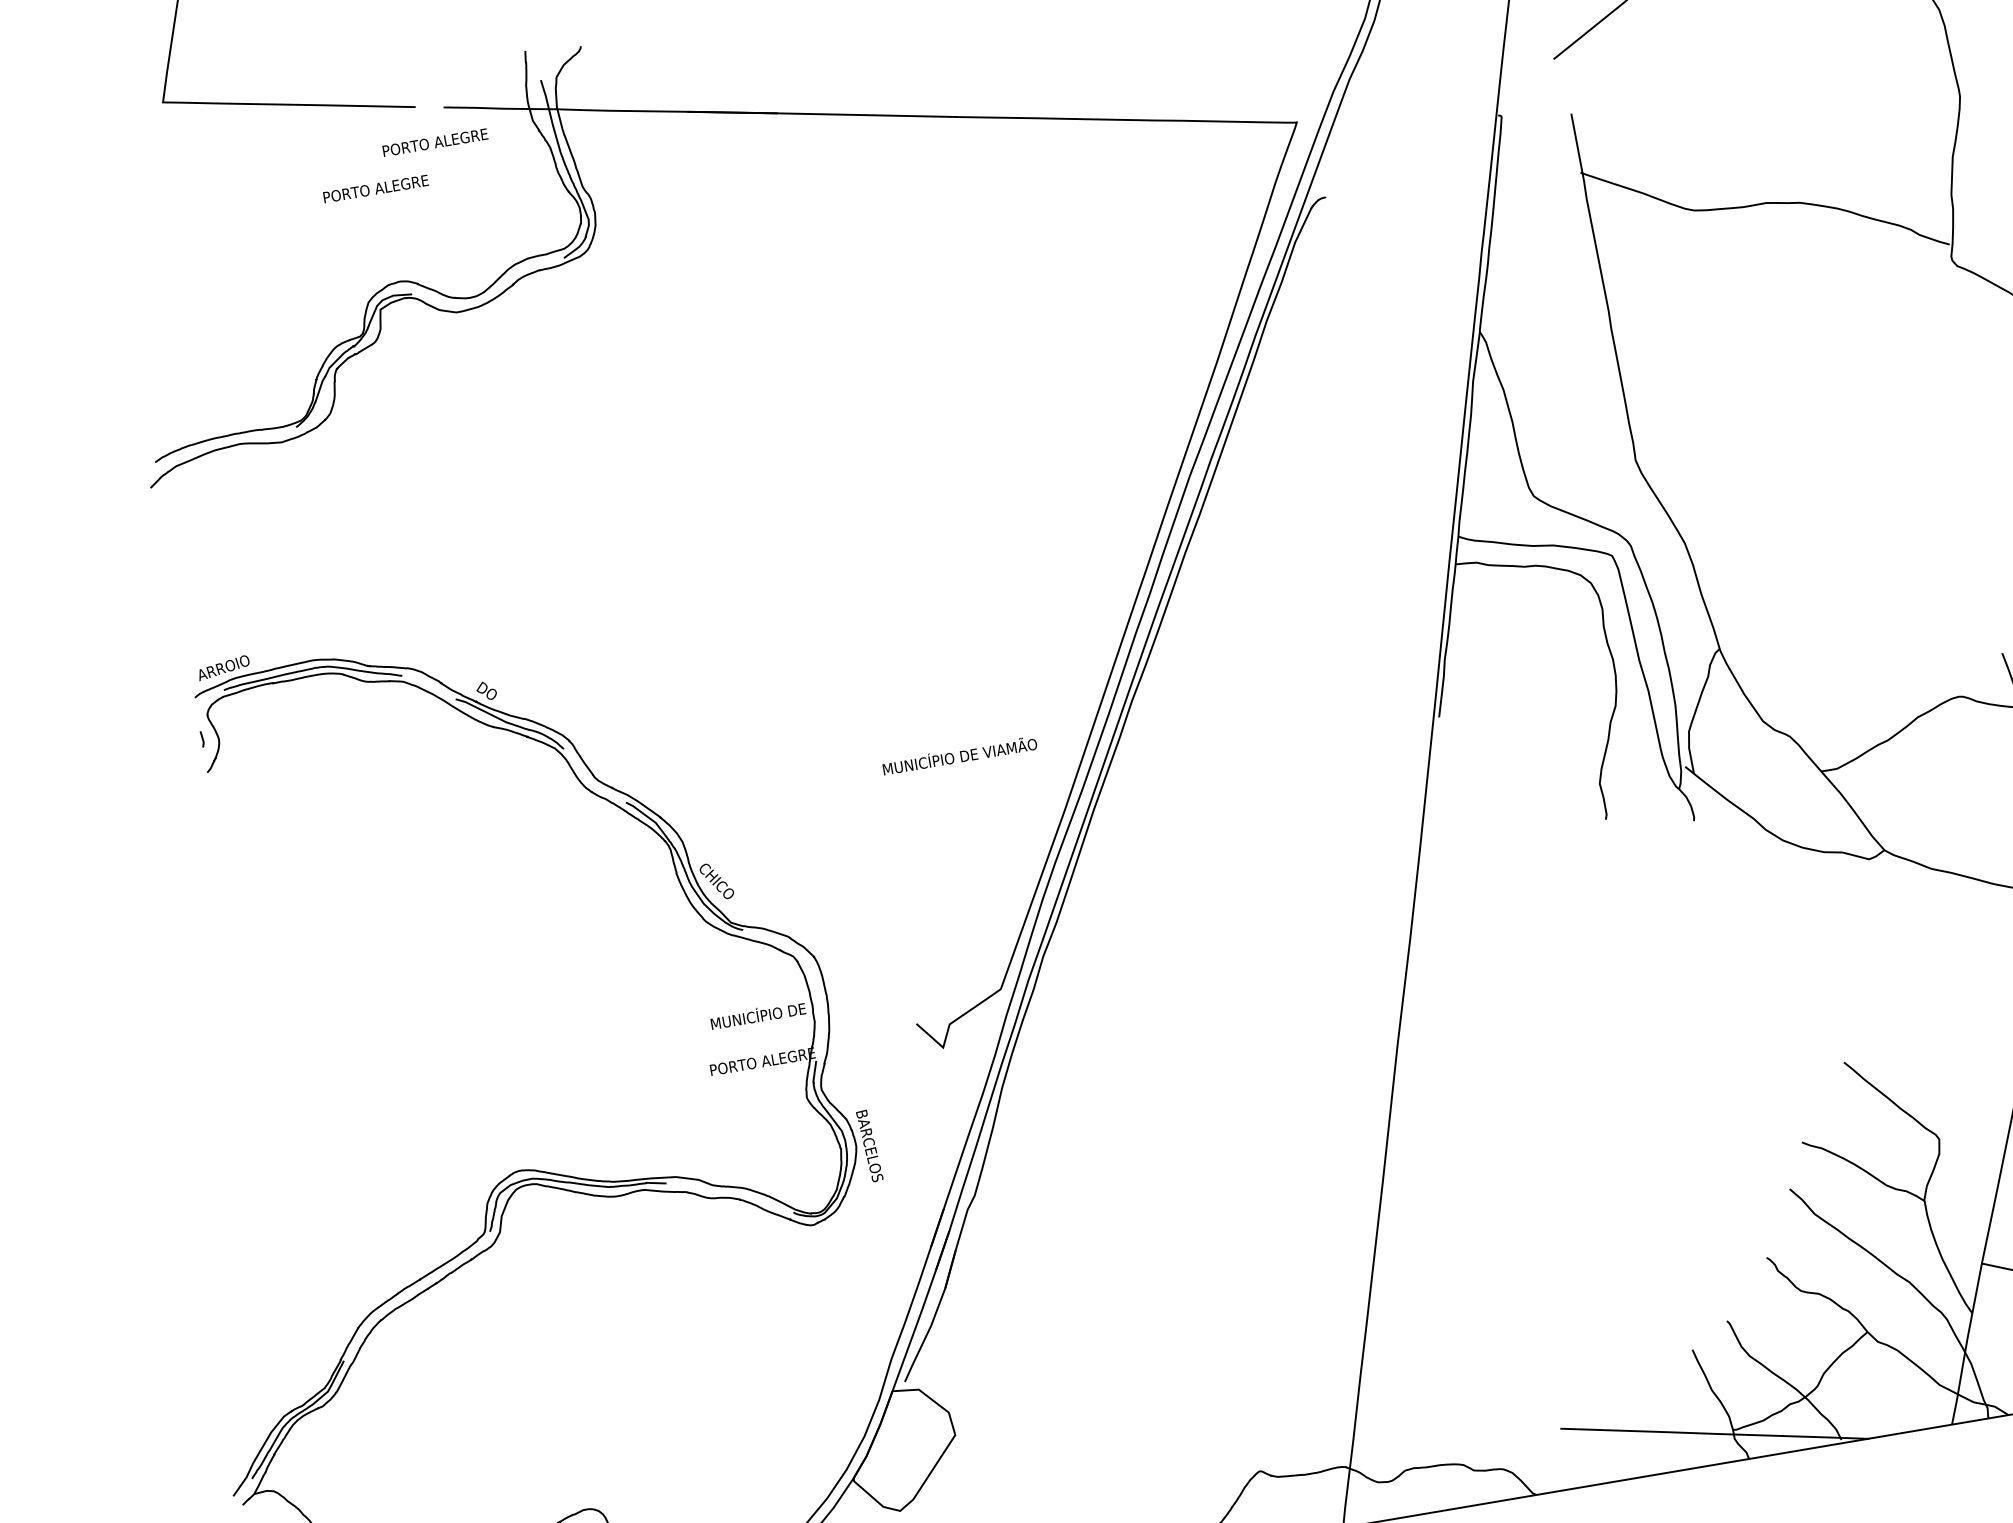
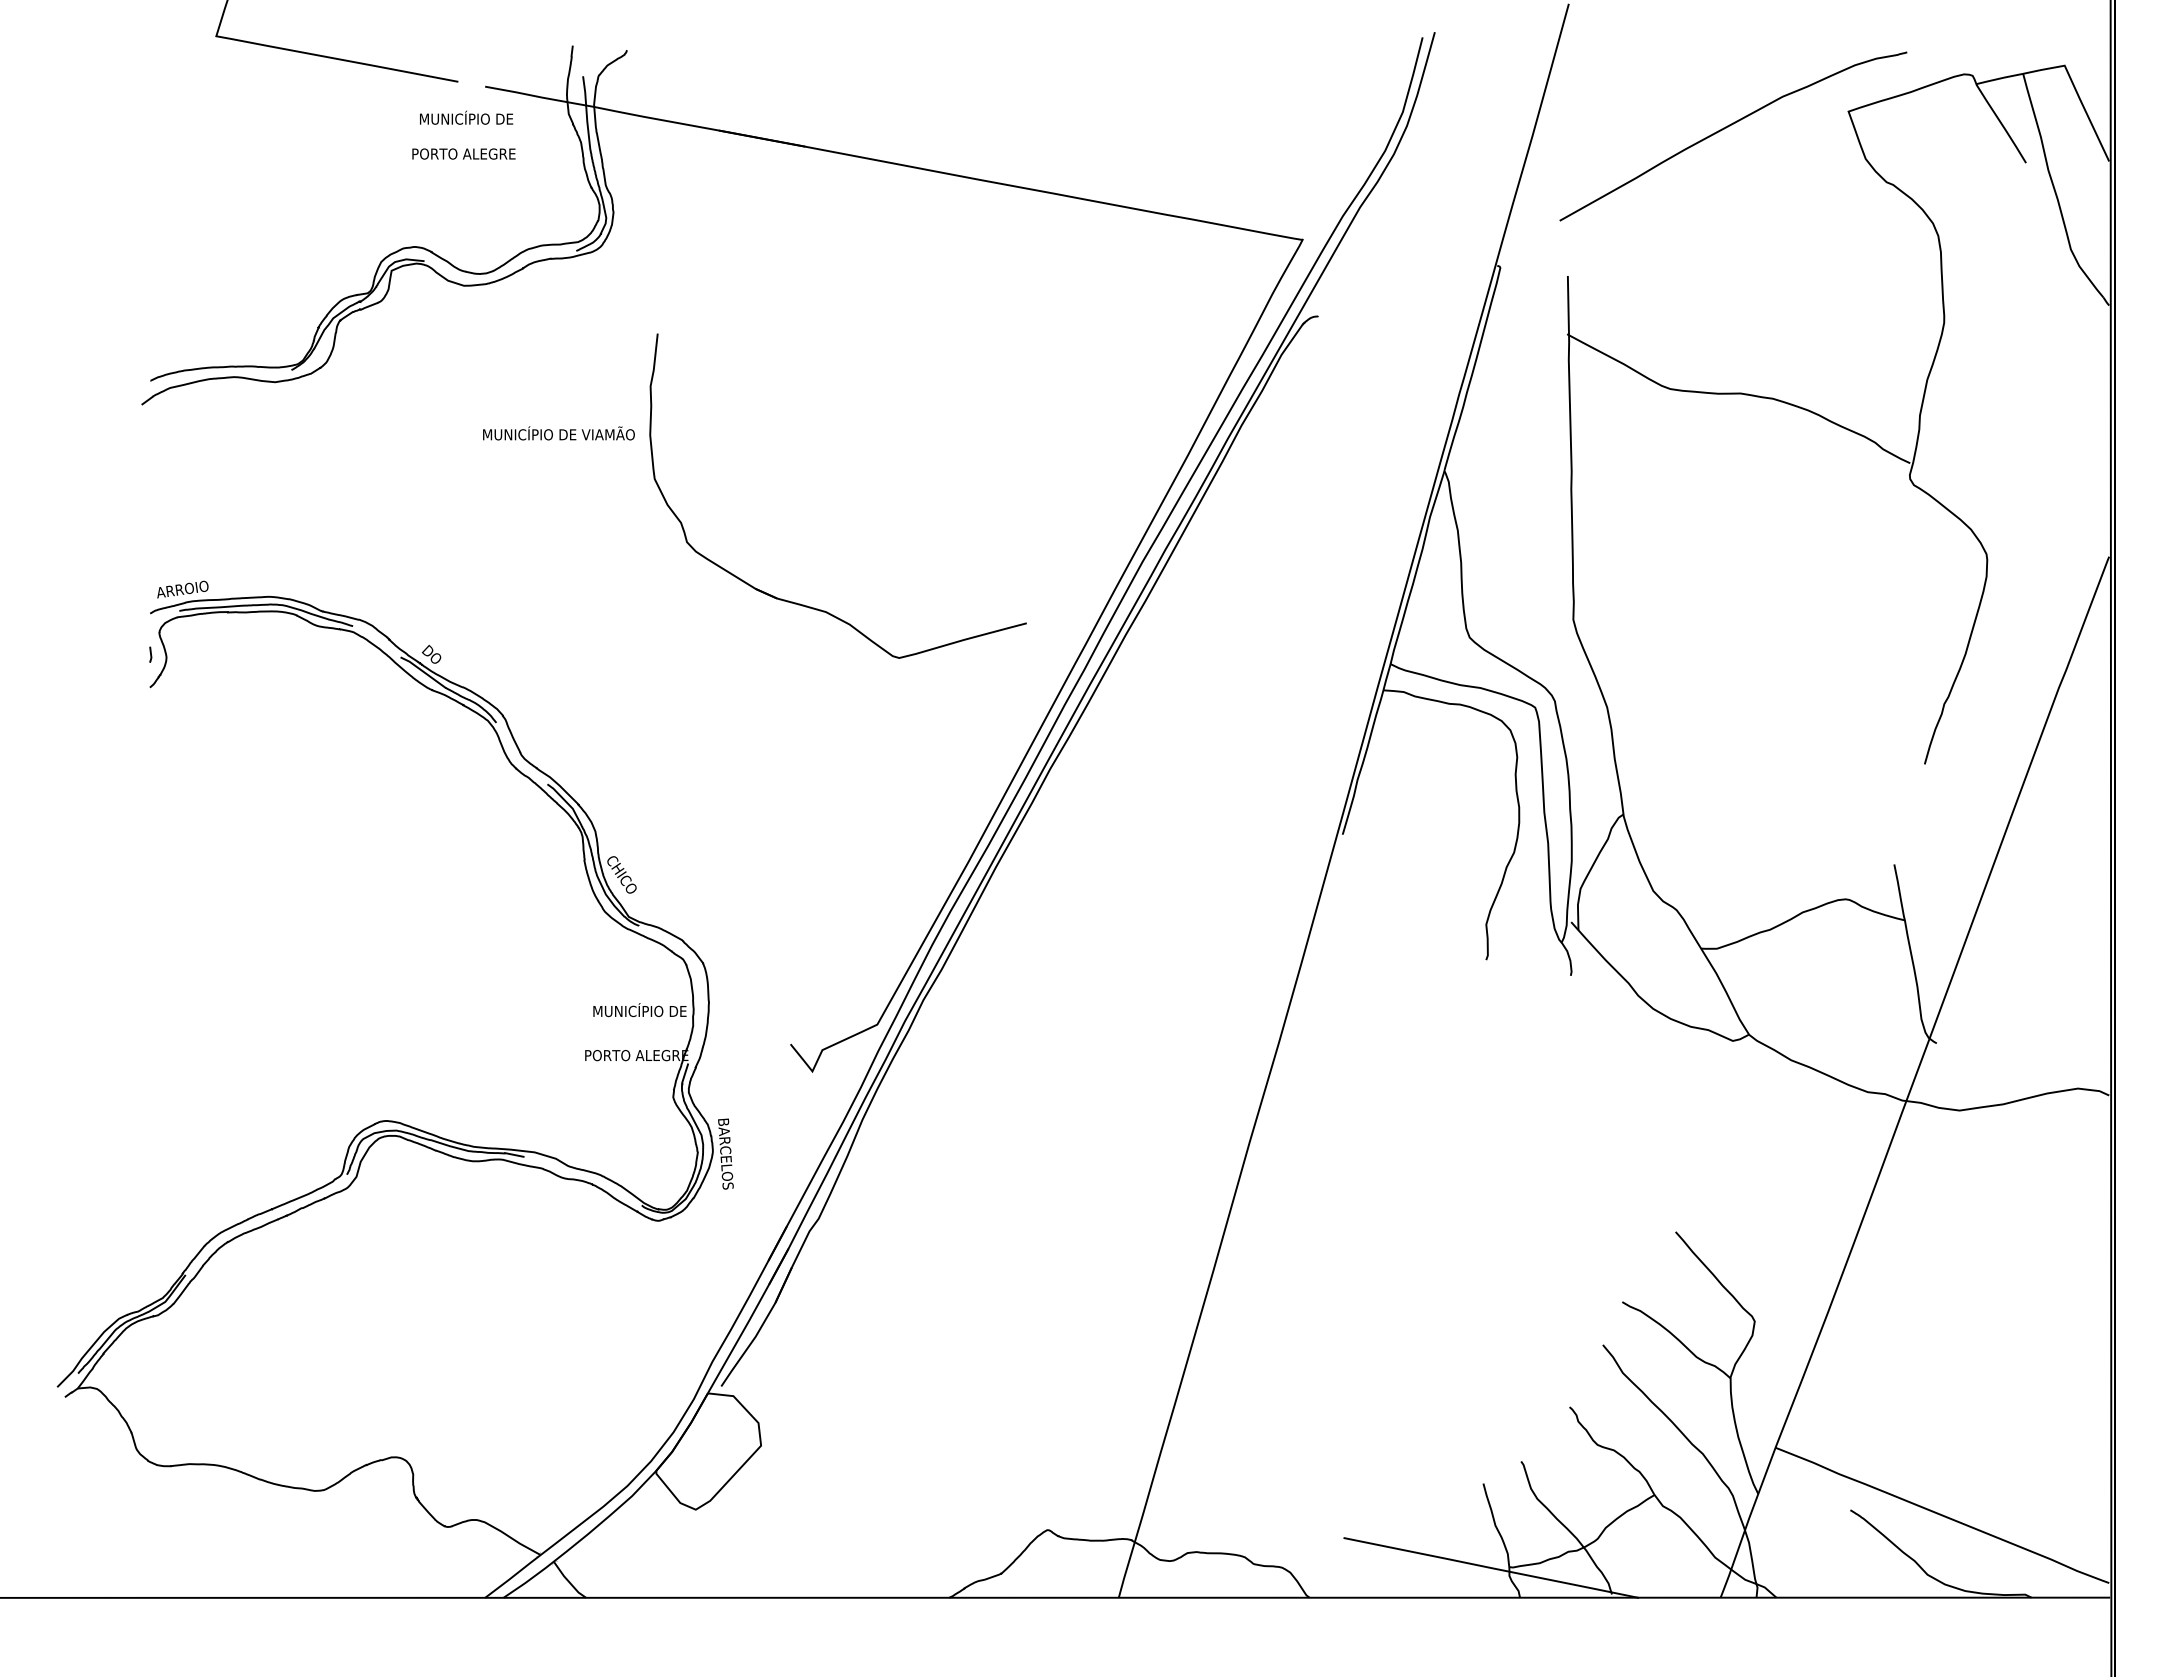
text: (436, 140) -> (472, 117), PORTO ALEGRE -> MUNICÍPIO DE
text: (375, 188) -> (463, 153), moved
part: (858, 577) -> (807, 605), added
text: (959, 755) -> (558, 433), moved

